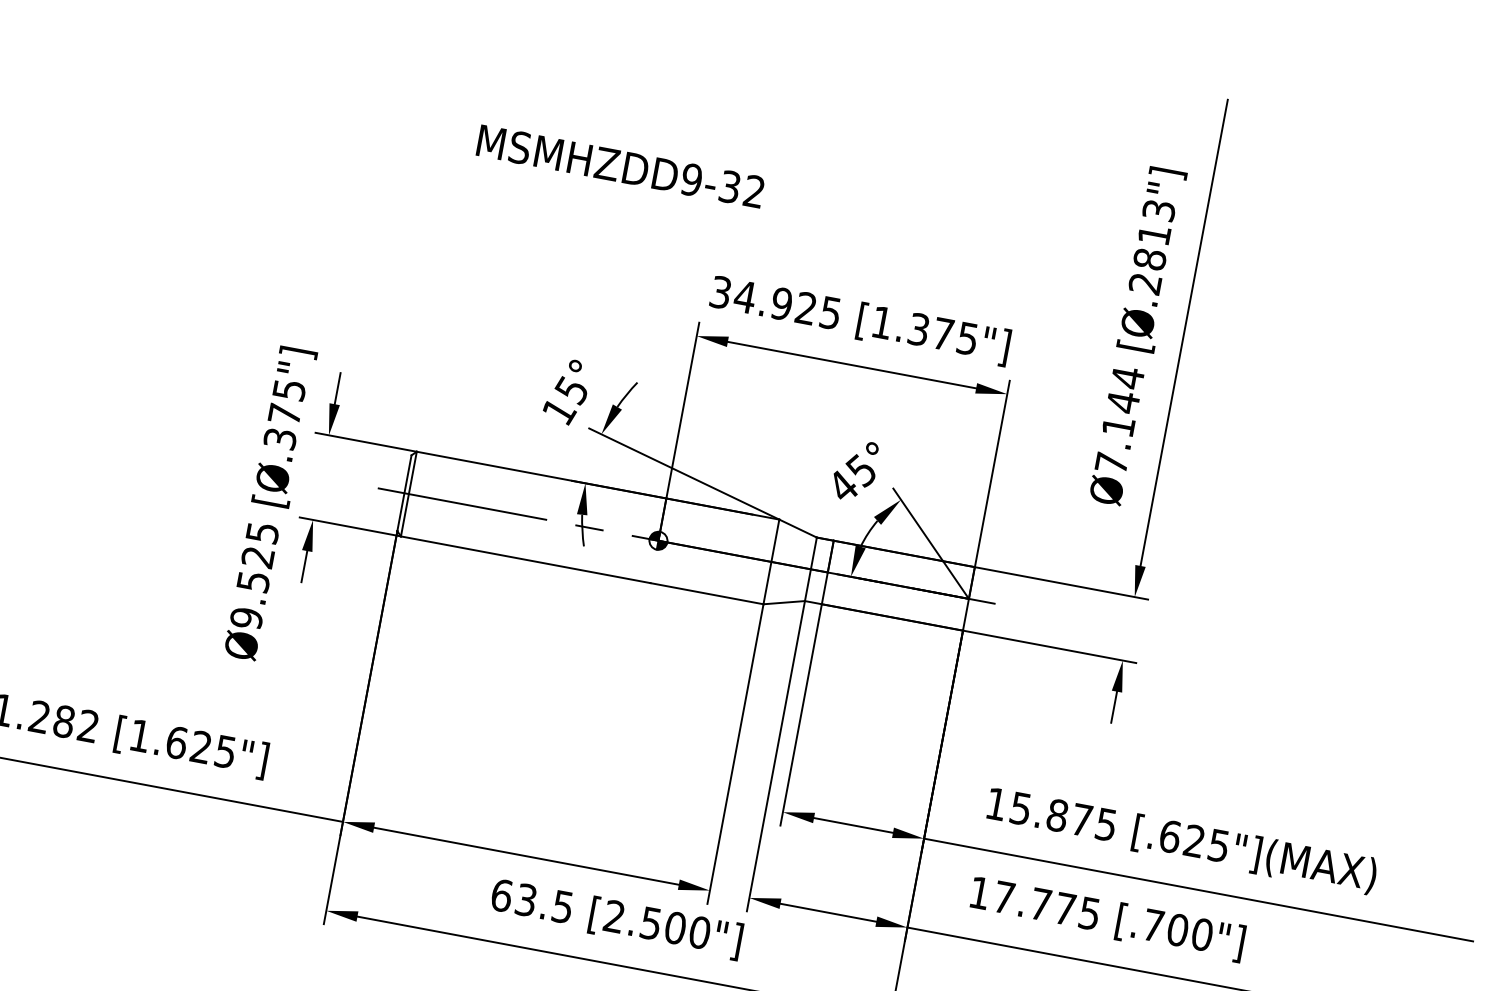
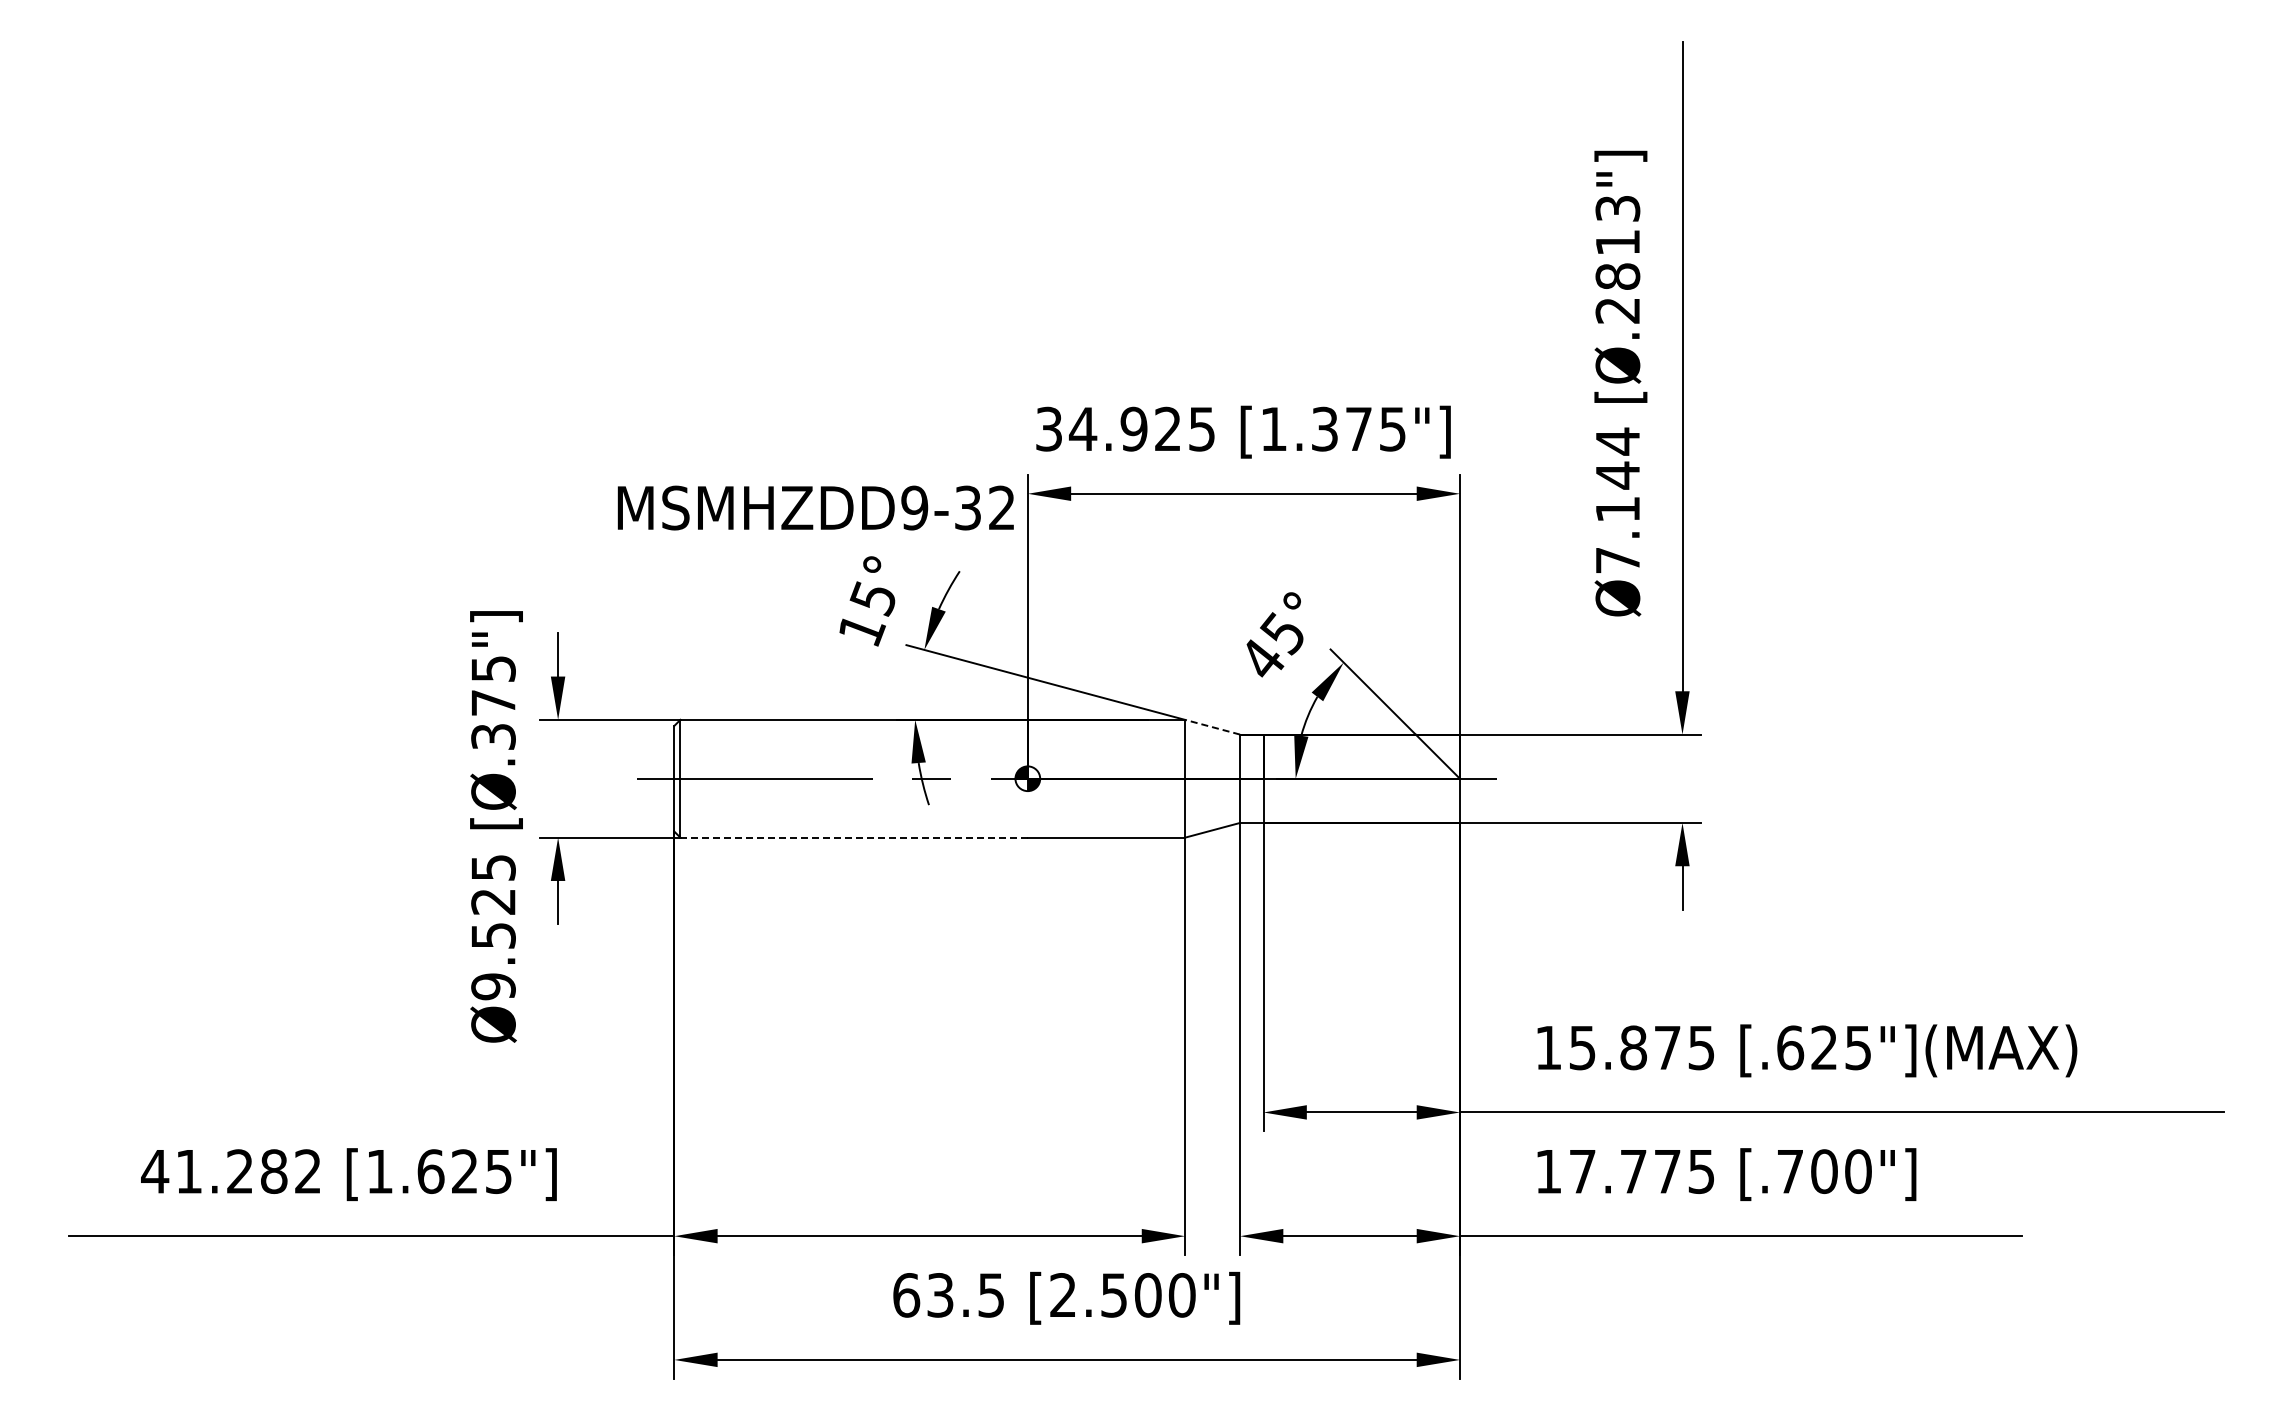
text: (620, 166) -> (815, 507), moved
line: (798, 528) -> (1212, 727), solid -> dashed
line: (526, 559) -> (854, 837), solid -> dashed

